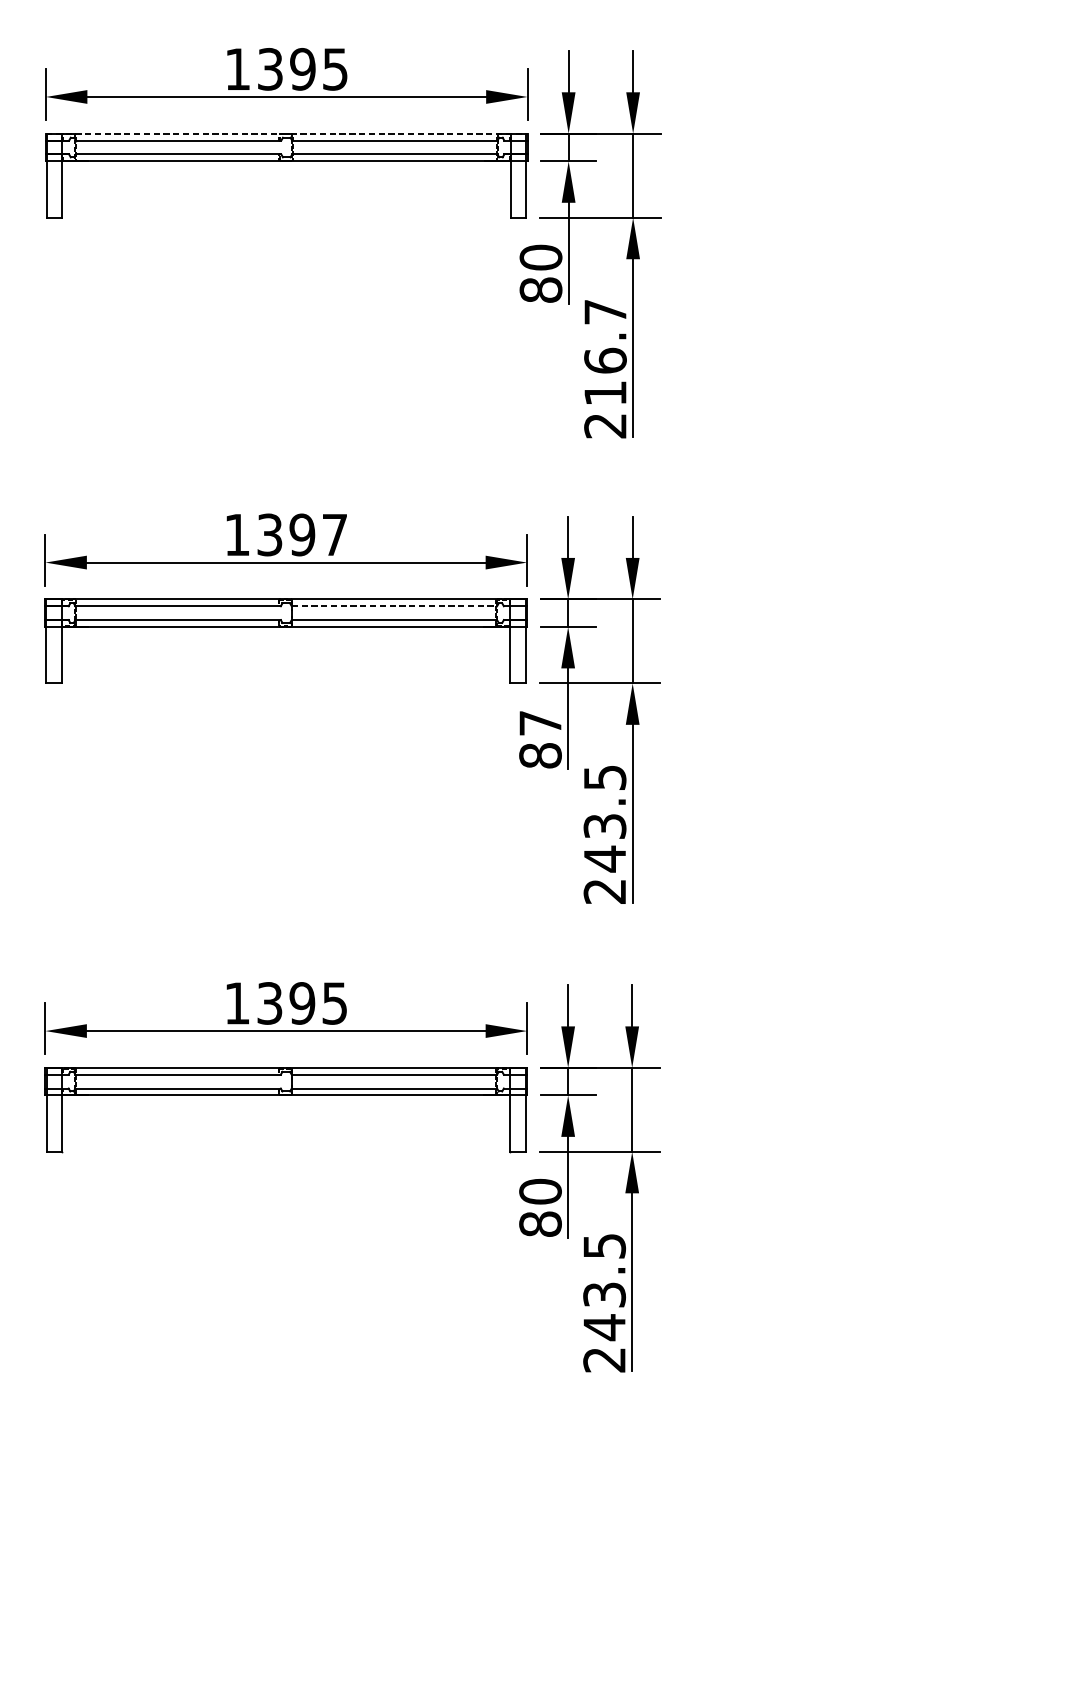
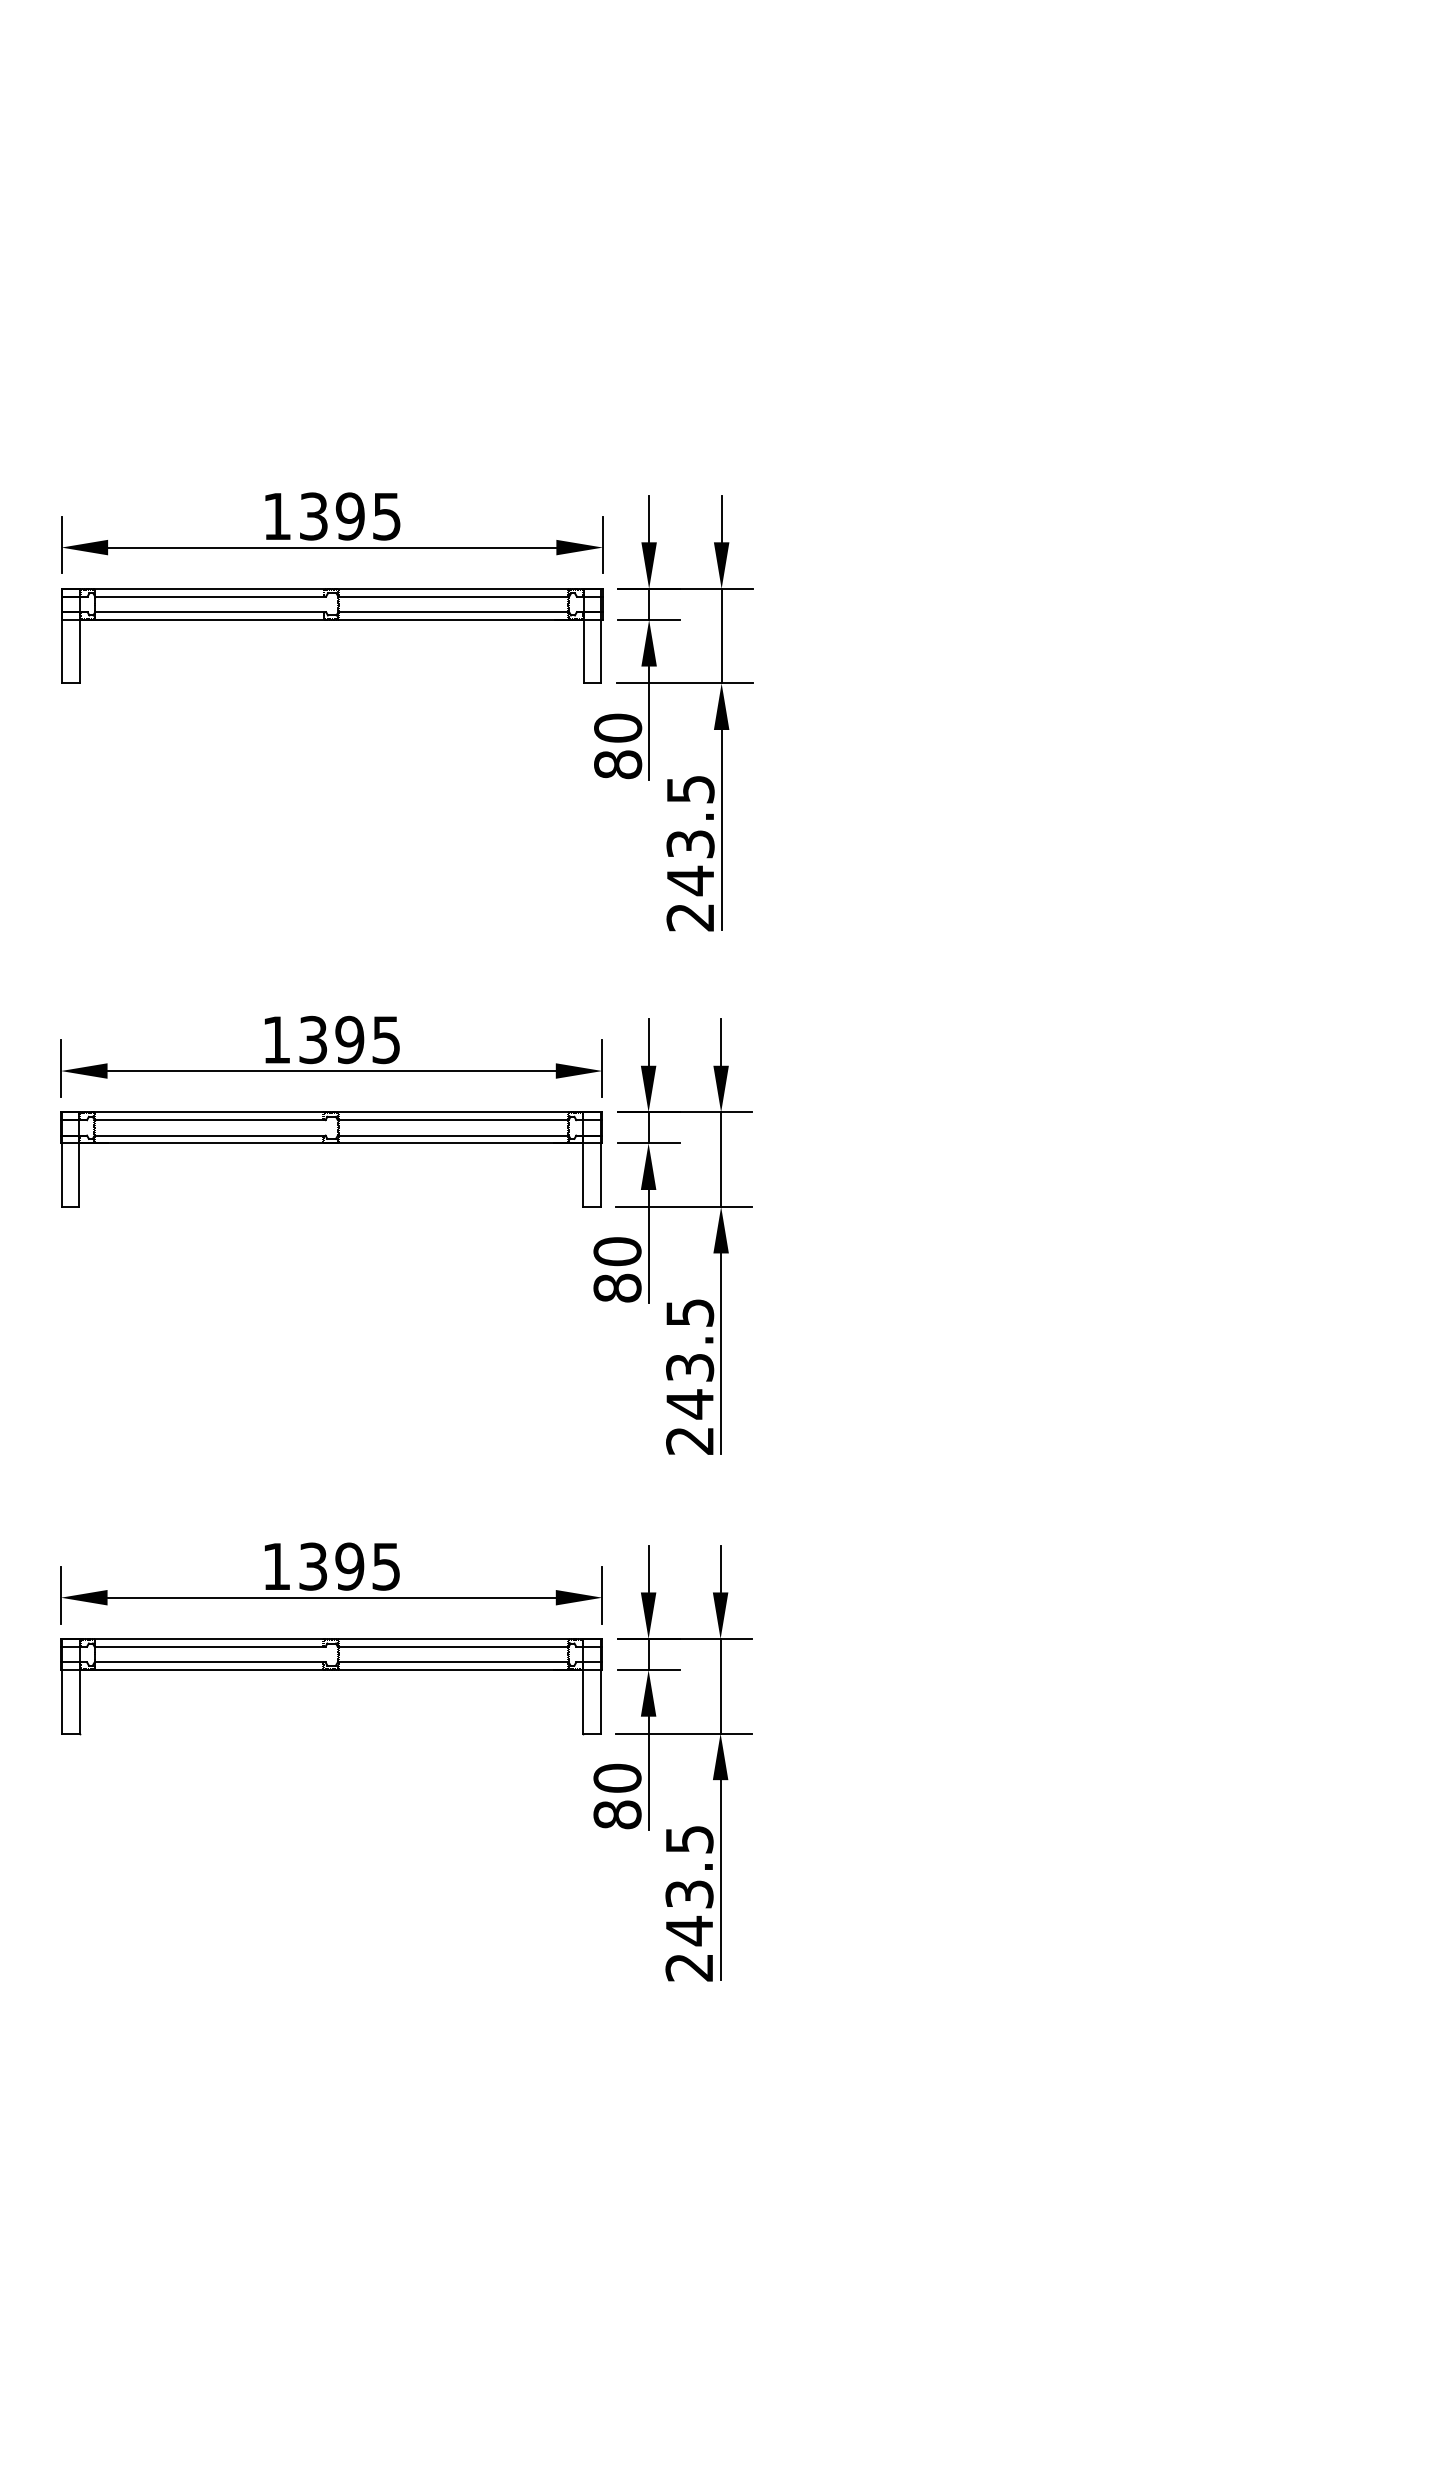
line: (286, 133) -> (332, 588), dashed -> solid
text: (605, 353) -> (690, 836), 216.7 -> 243.5
text: (334, 535) -> (385, 1040), 1397 -> 1395
line: (394, 606) -> (453, 1120), dashed -> solid
text: (540, 723) -> (617, 1251), 87 -> 80

